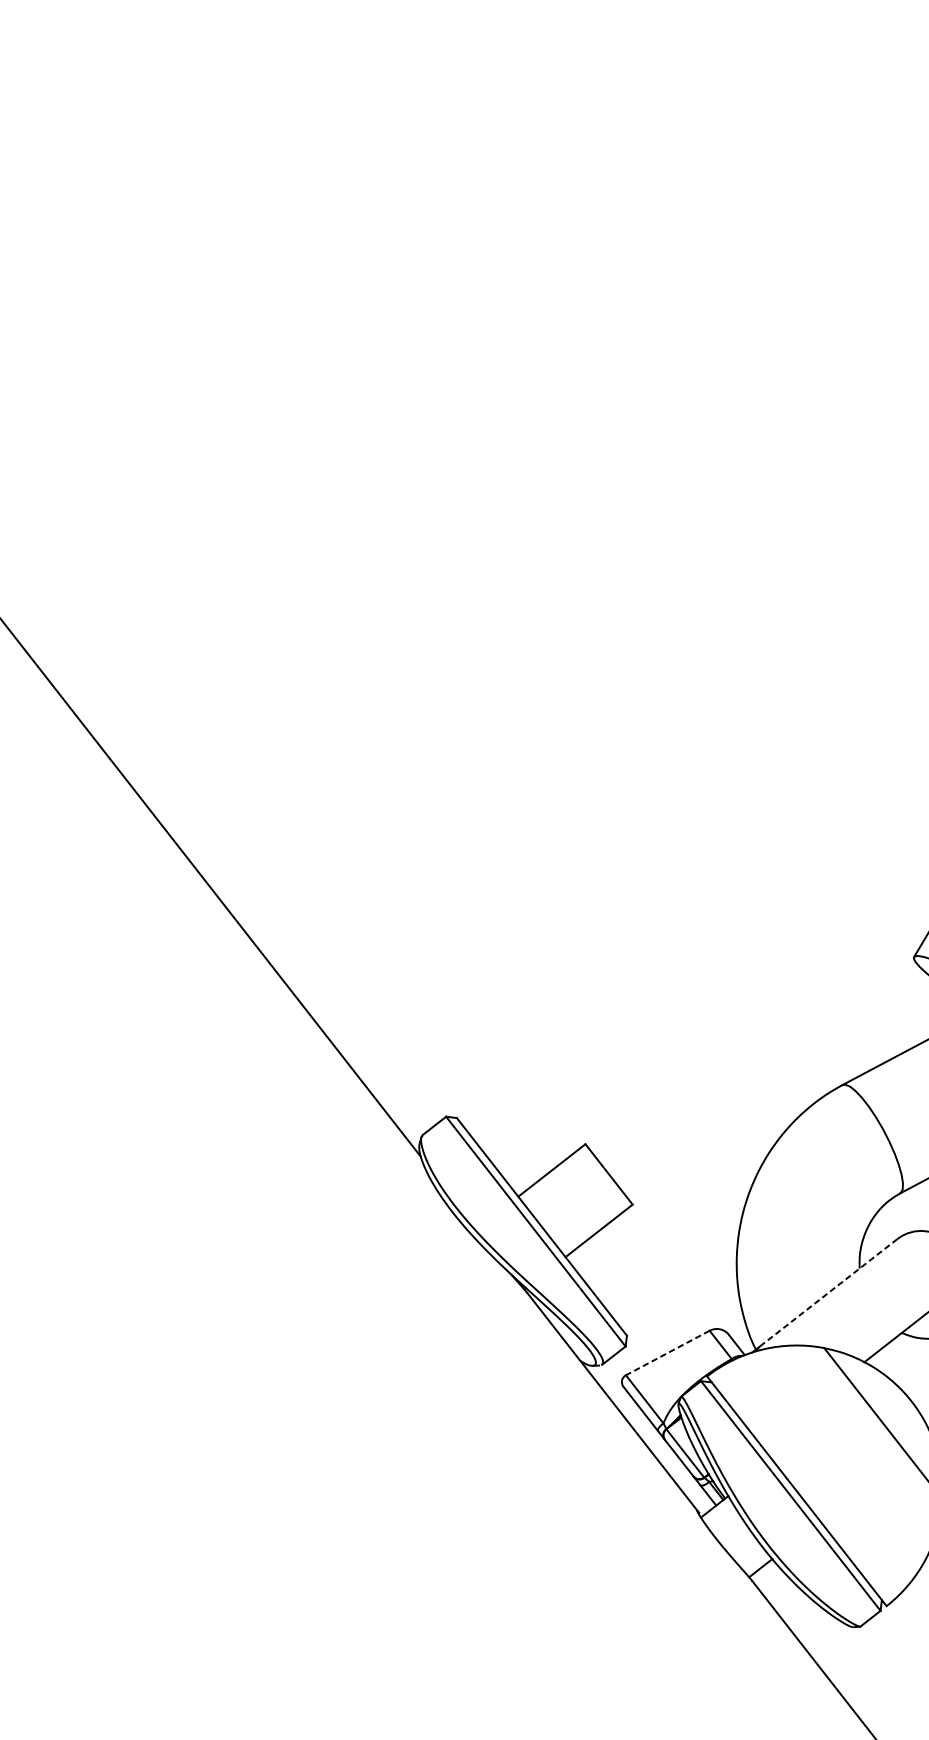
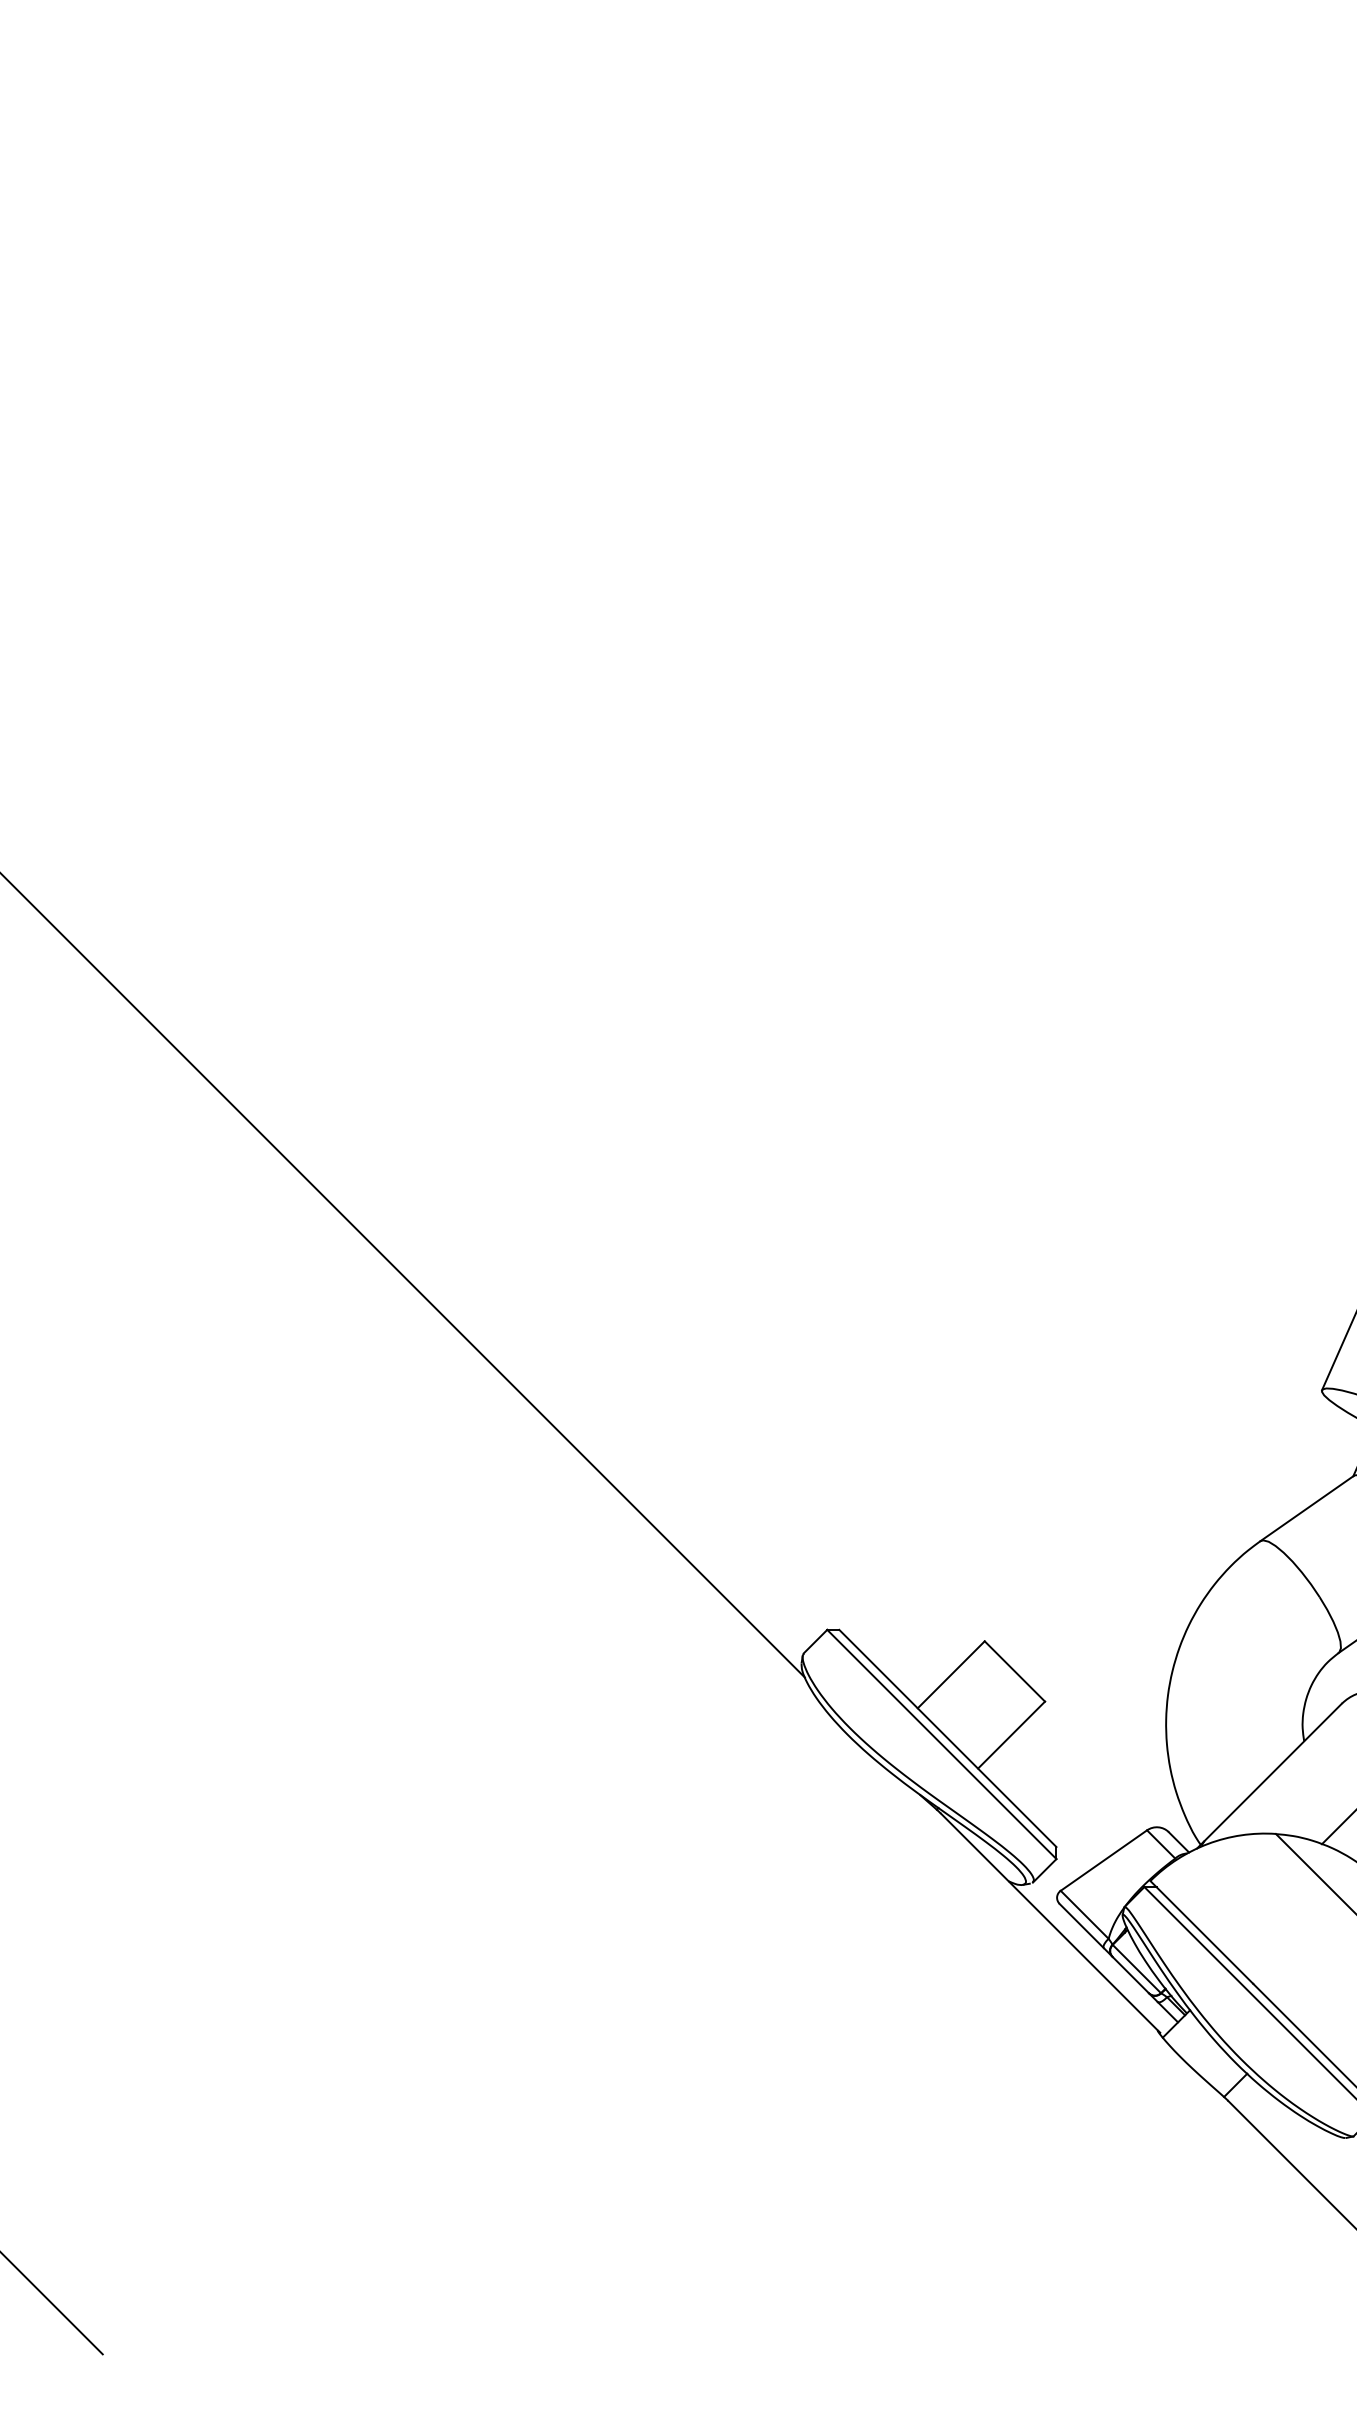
line: (827, 1292) -> (1272, 1772), dashed -> solid
line: (667, 1352) -> (1103, 1860), dashed -> solid

